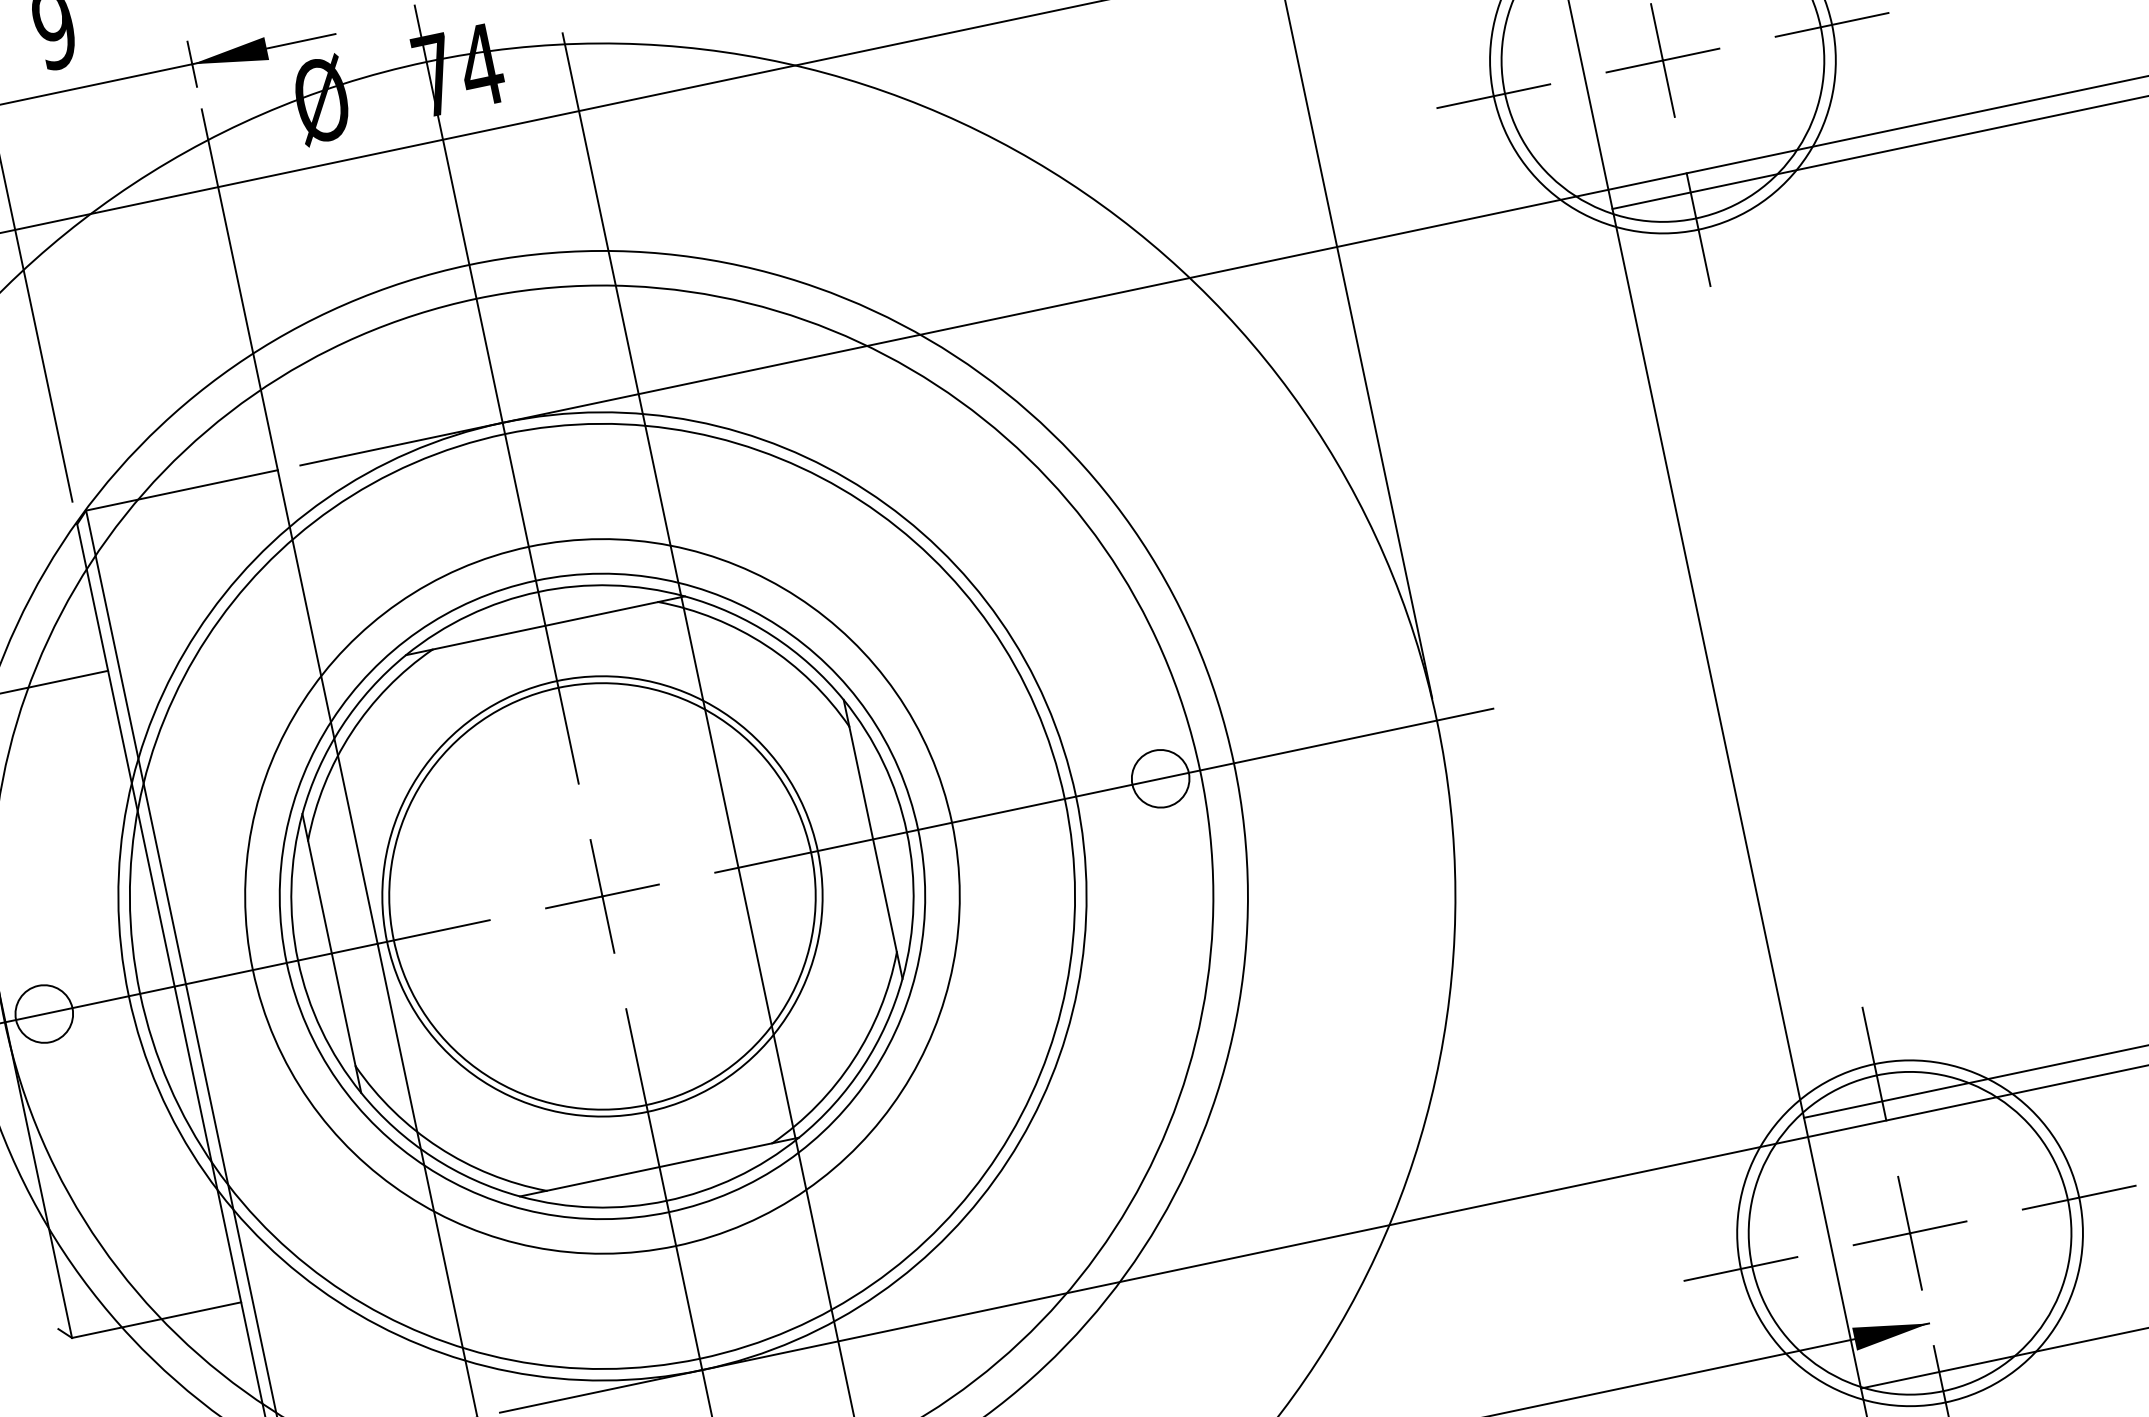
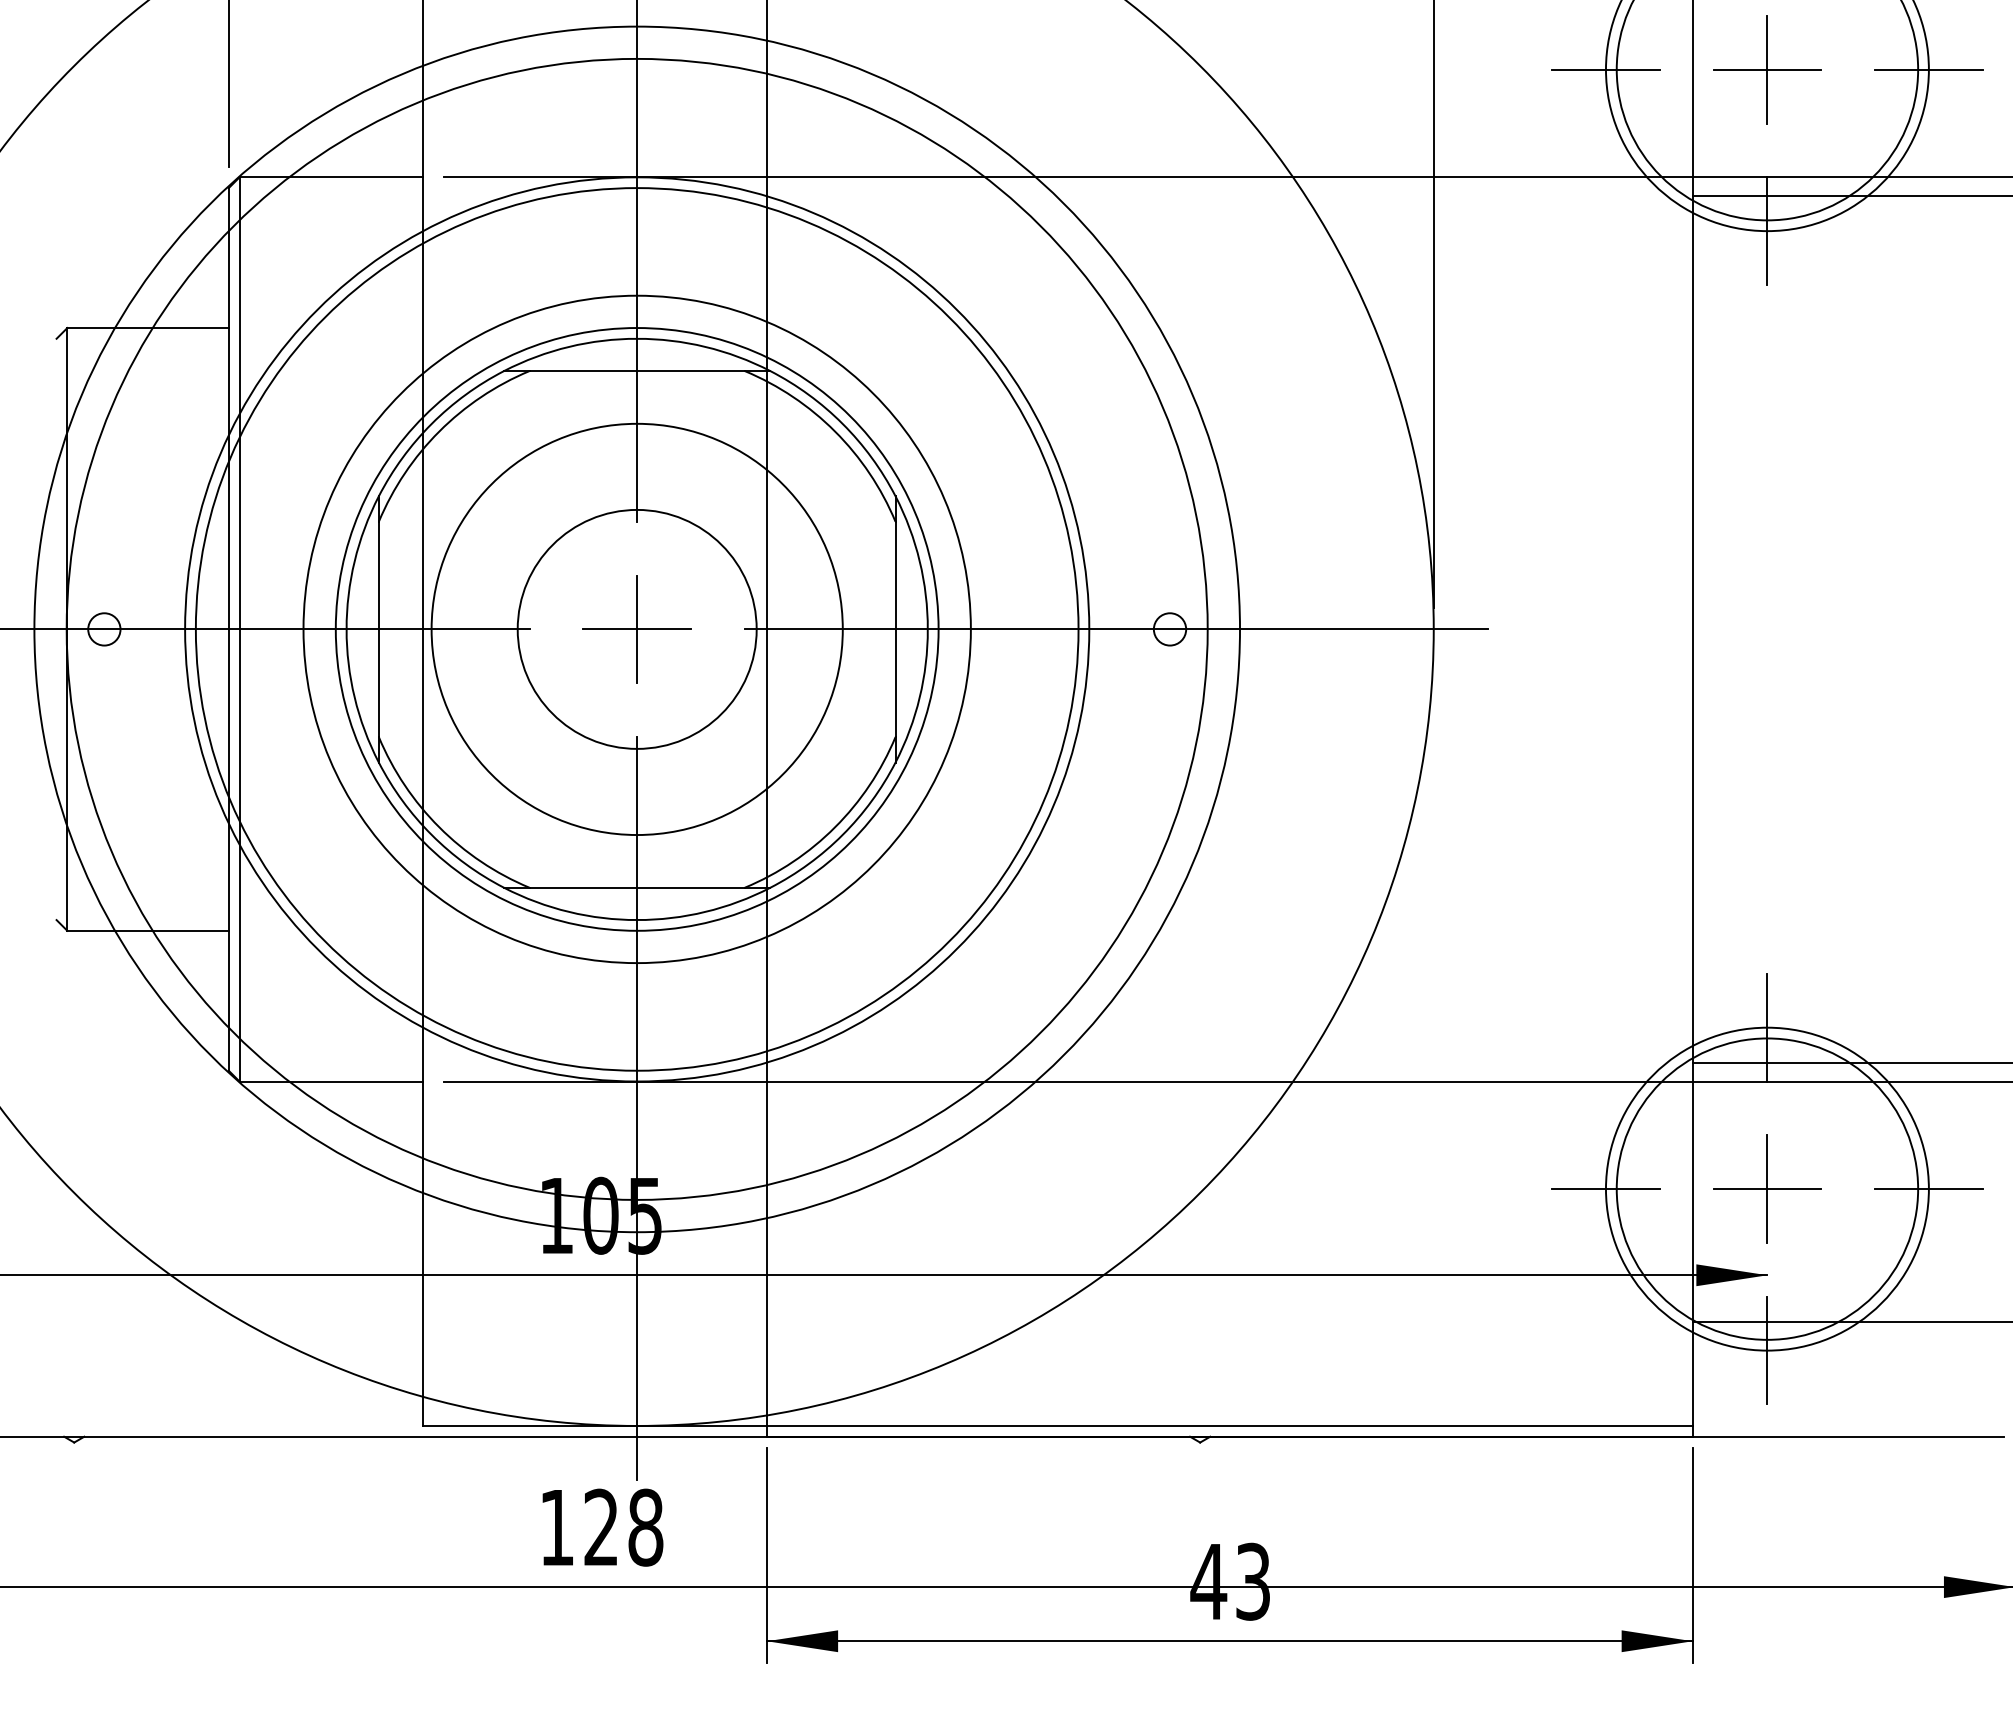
circle: (1160, 779) -> (1169, 629), size x0.6
circle: (602, 896) -> (637, 629), size x0.6
circle: (44, 1014) -> (104, 629), size x0.6

